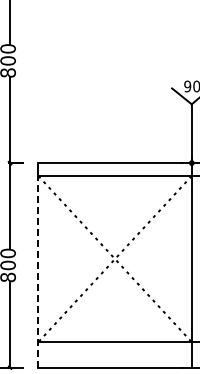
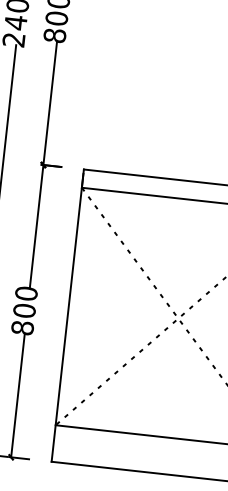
line: (38, 264) -> (68, 314), dashed -> solid

